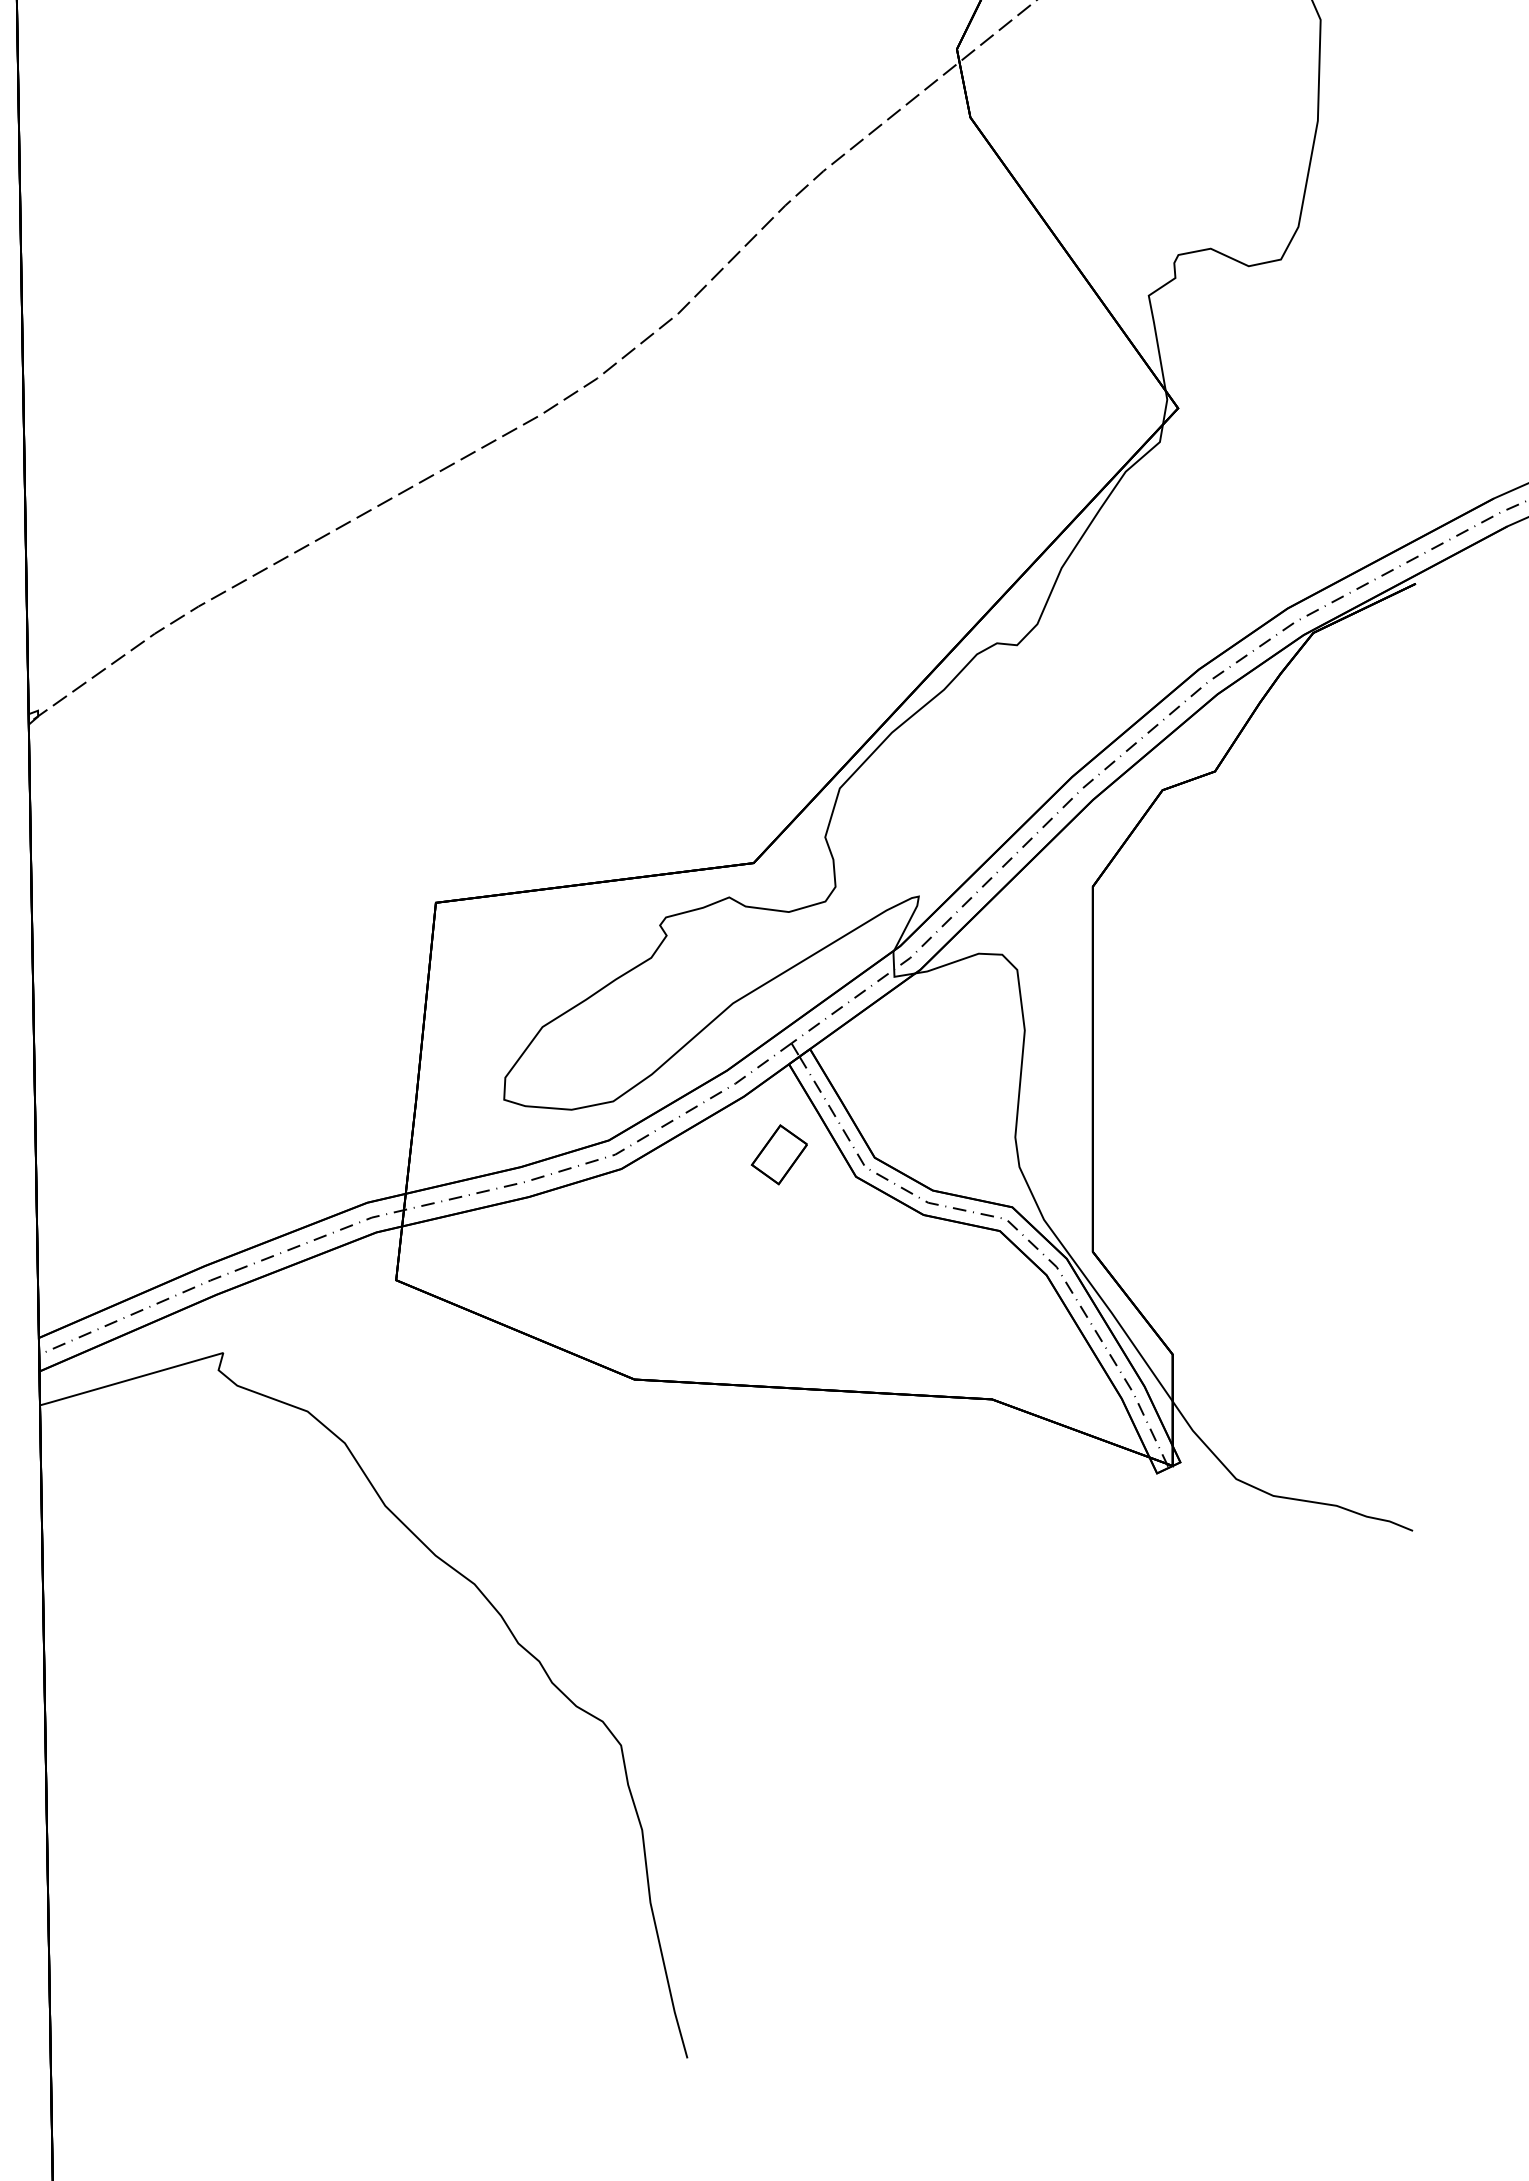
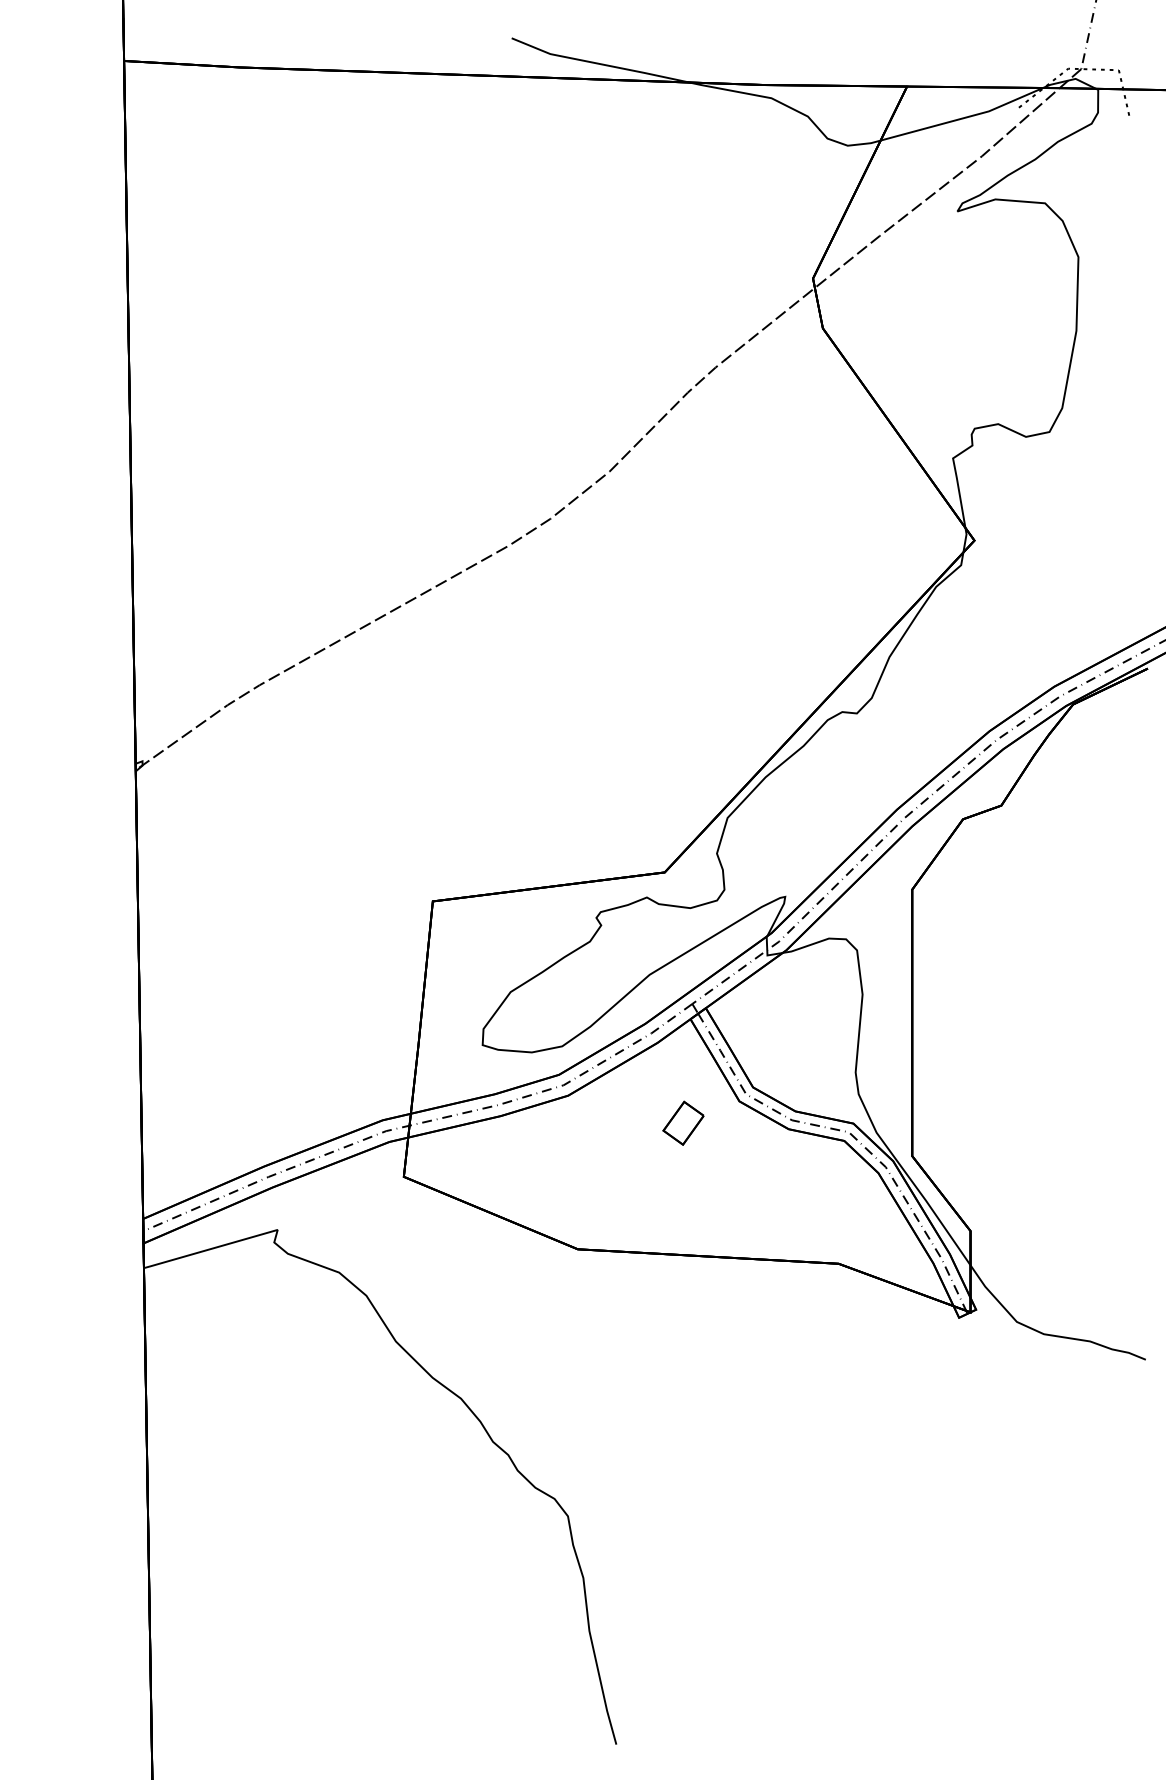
part: (779, 1153) -> (683, 1122), moved

